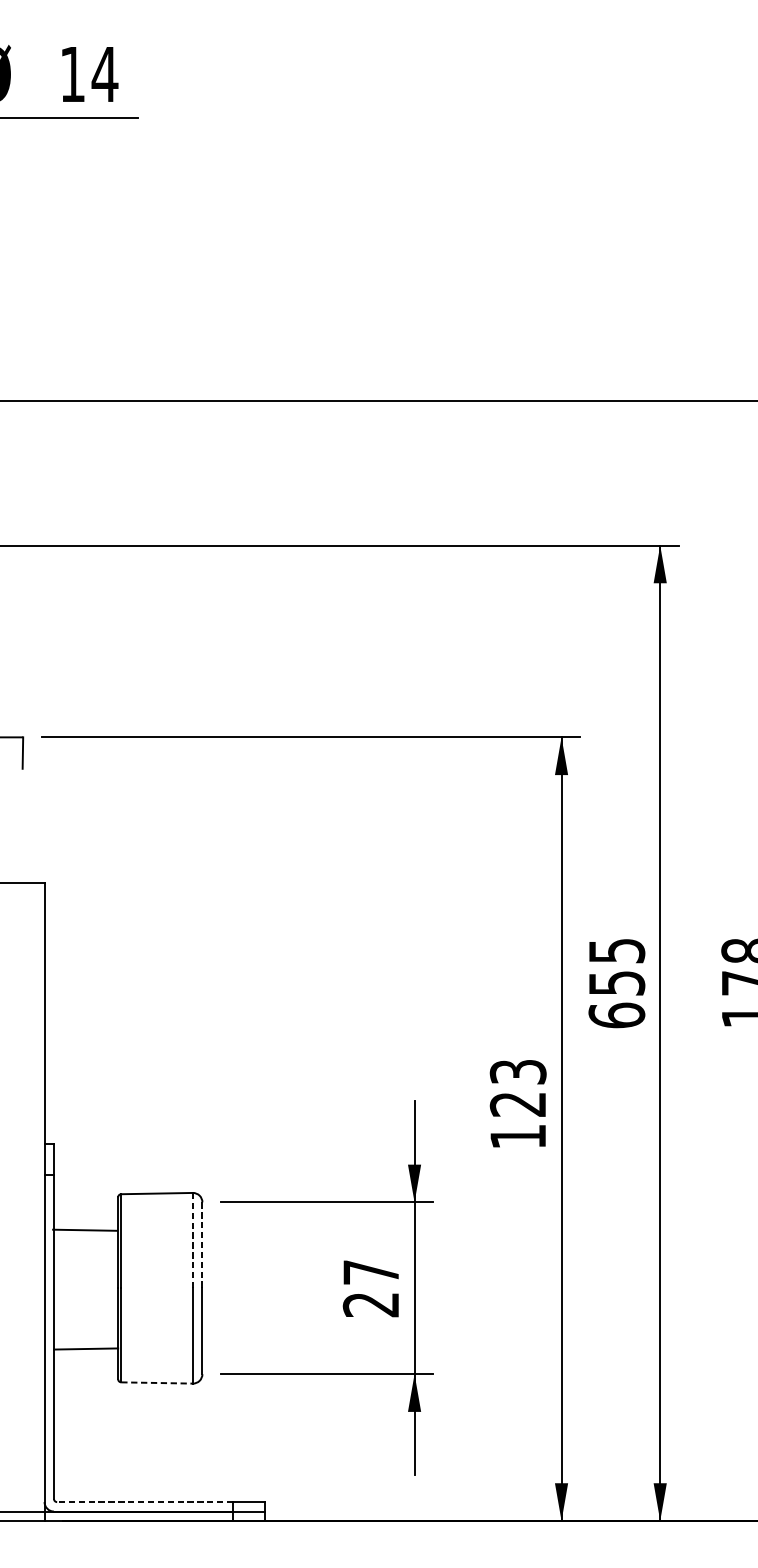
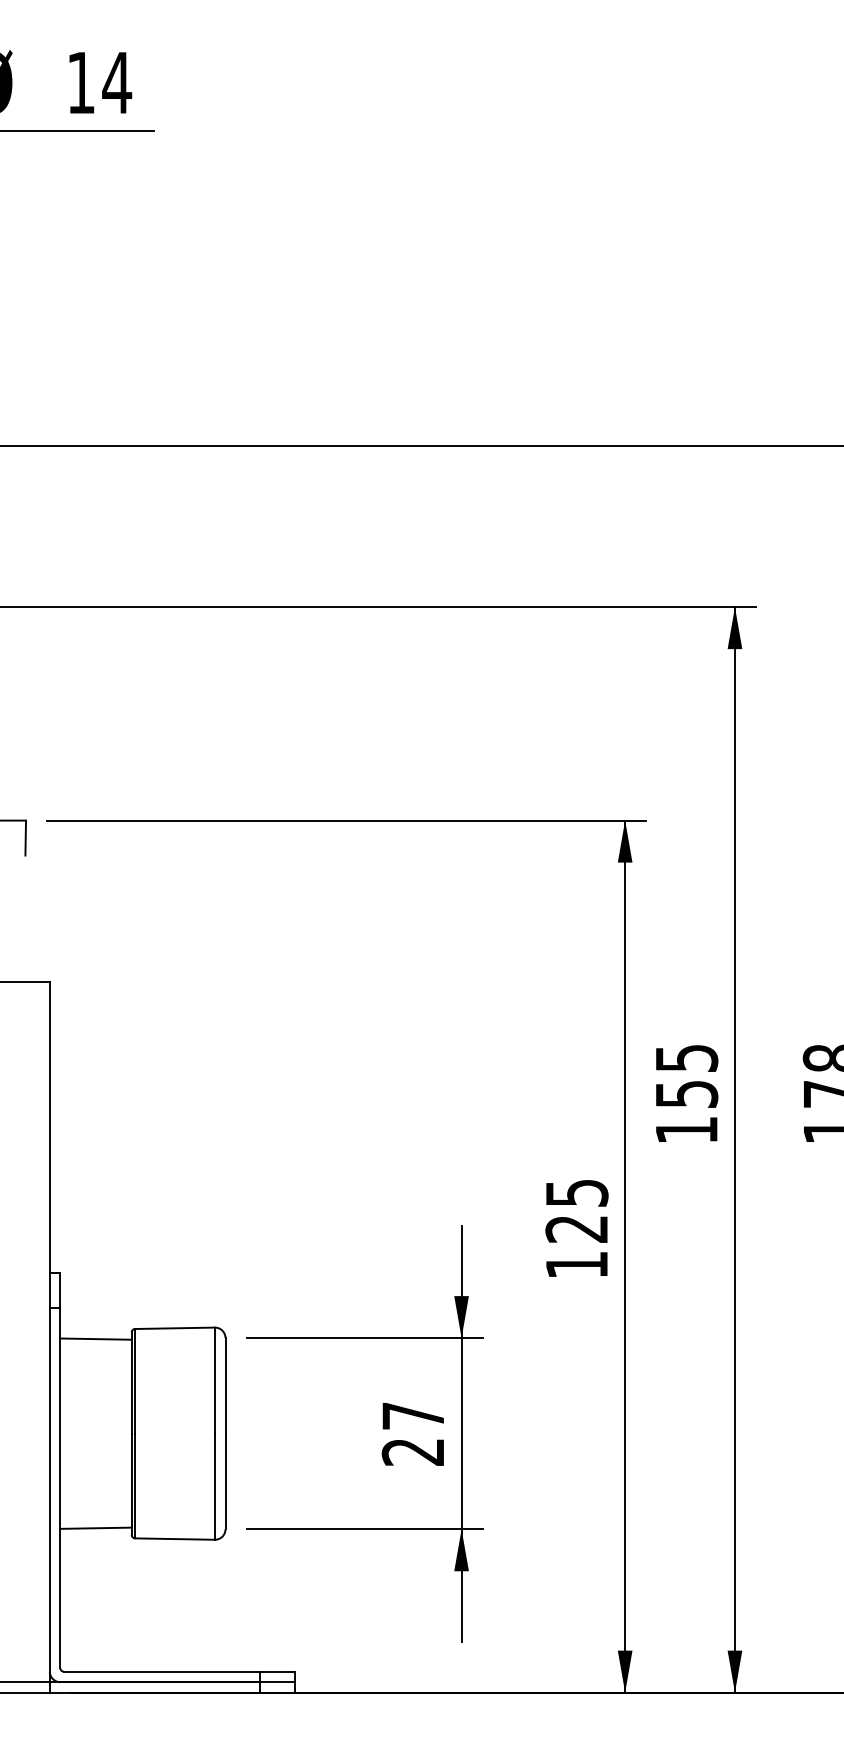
text: (616, 1014) -> (686, 1129), 655 -> 155
text: (517, 1071) -> (576, 1192), 123 -> 125
line: (84, 1229) -> (95, 1338), moved
line: (192, 1241) -> (214, 1381), dashed -> solid
line: (202, 1244) -> (225, 1385), dashed -> solid
line: (85, 1348) -> (95, 1527), moved
line: (156, 1383) -> (174, 1539), dashed -> solid
line: (144, 1501) -> (161, 1671), dashed -> solid

